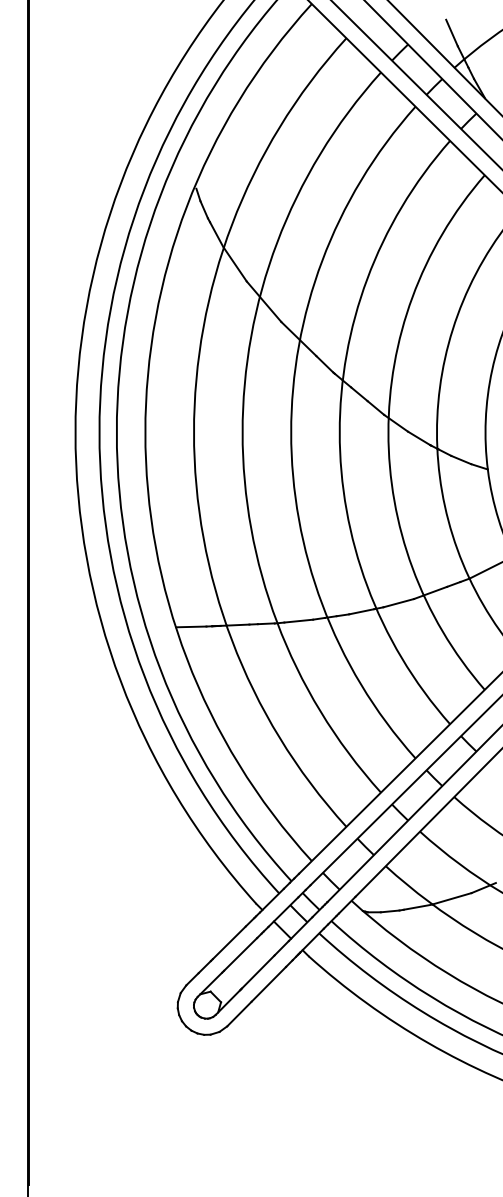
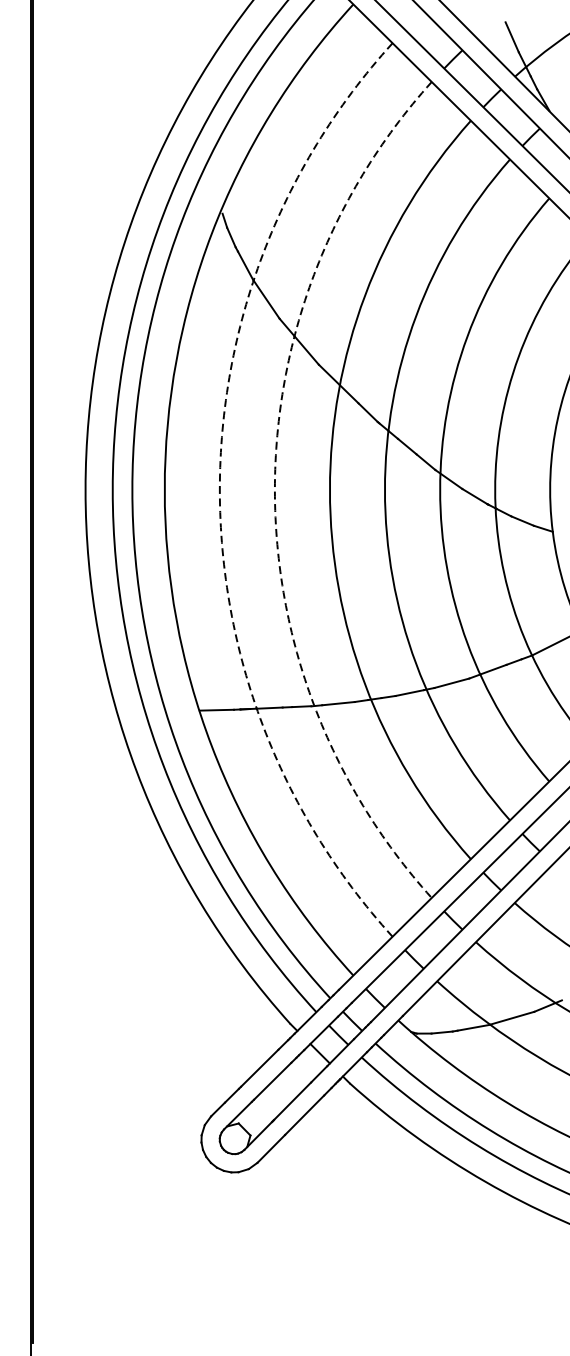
arc: (194, 432) -> (220, 489), solid -> dashed
arc: (242, 432) -> (274, 489), solid -> dashed

